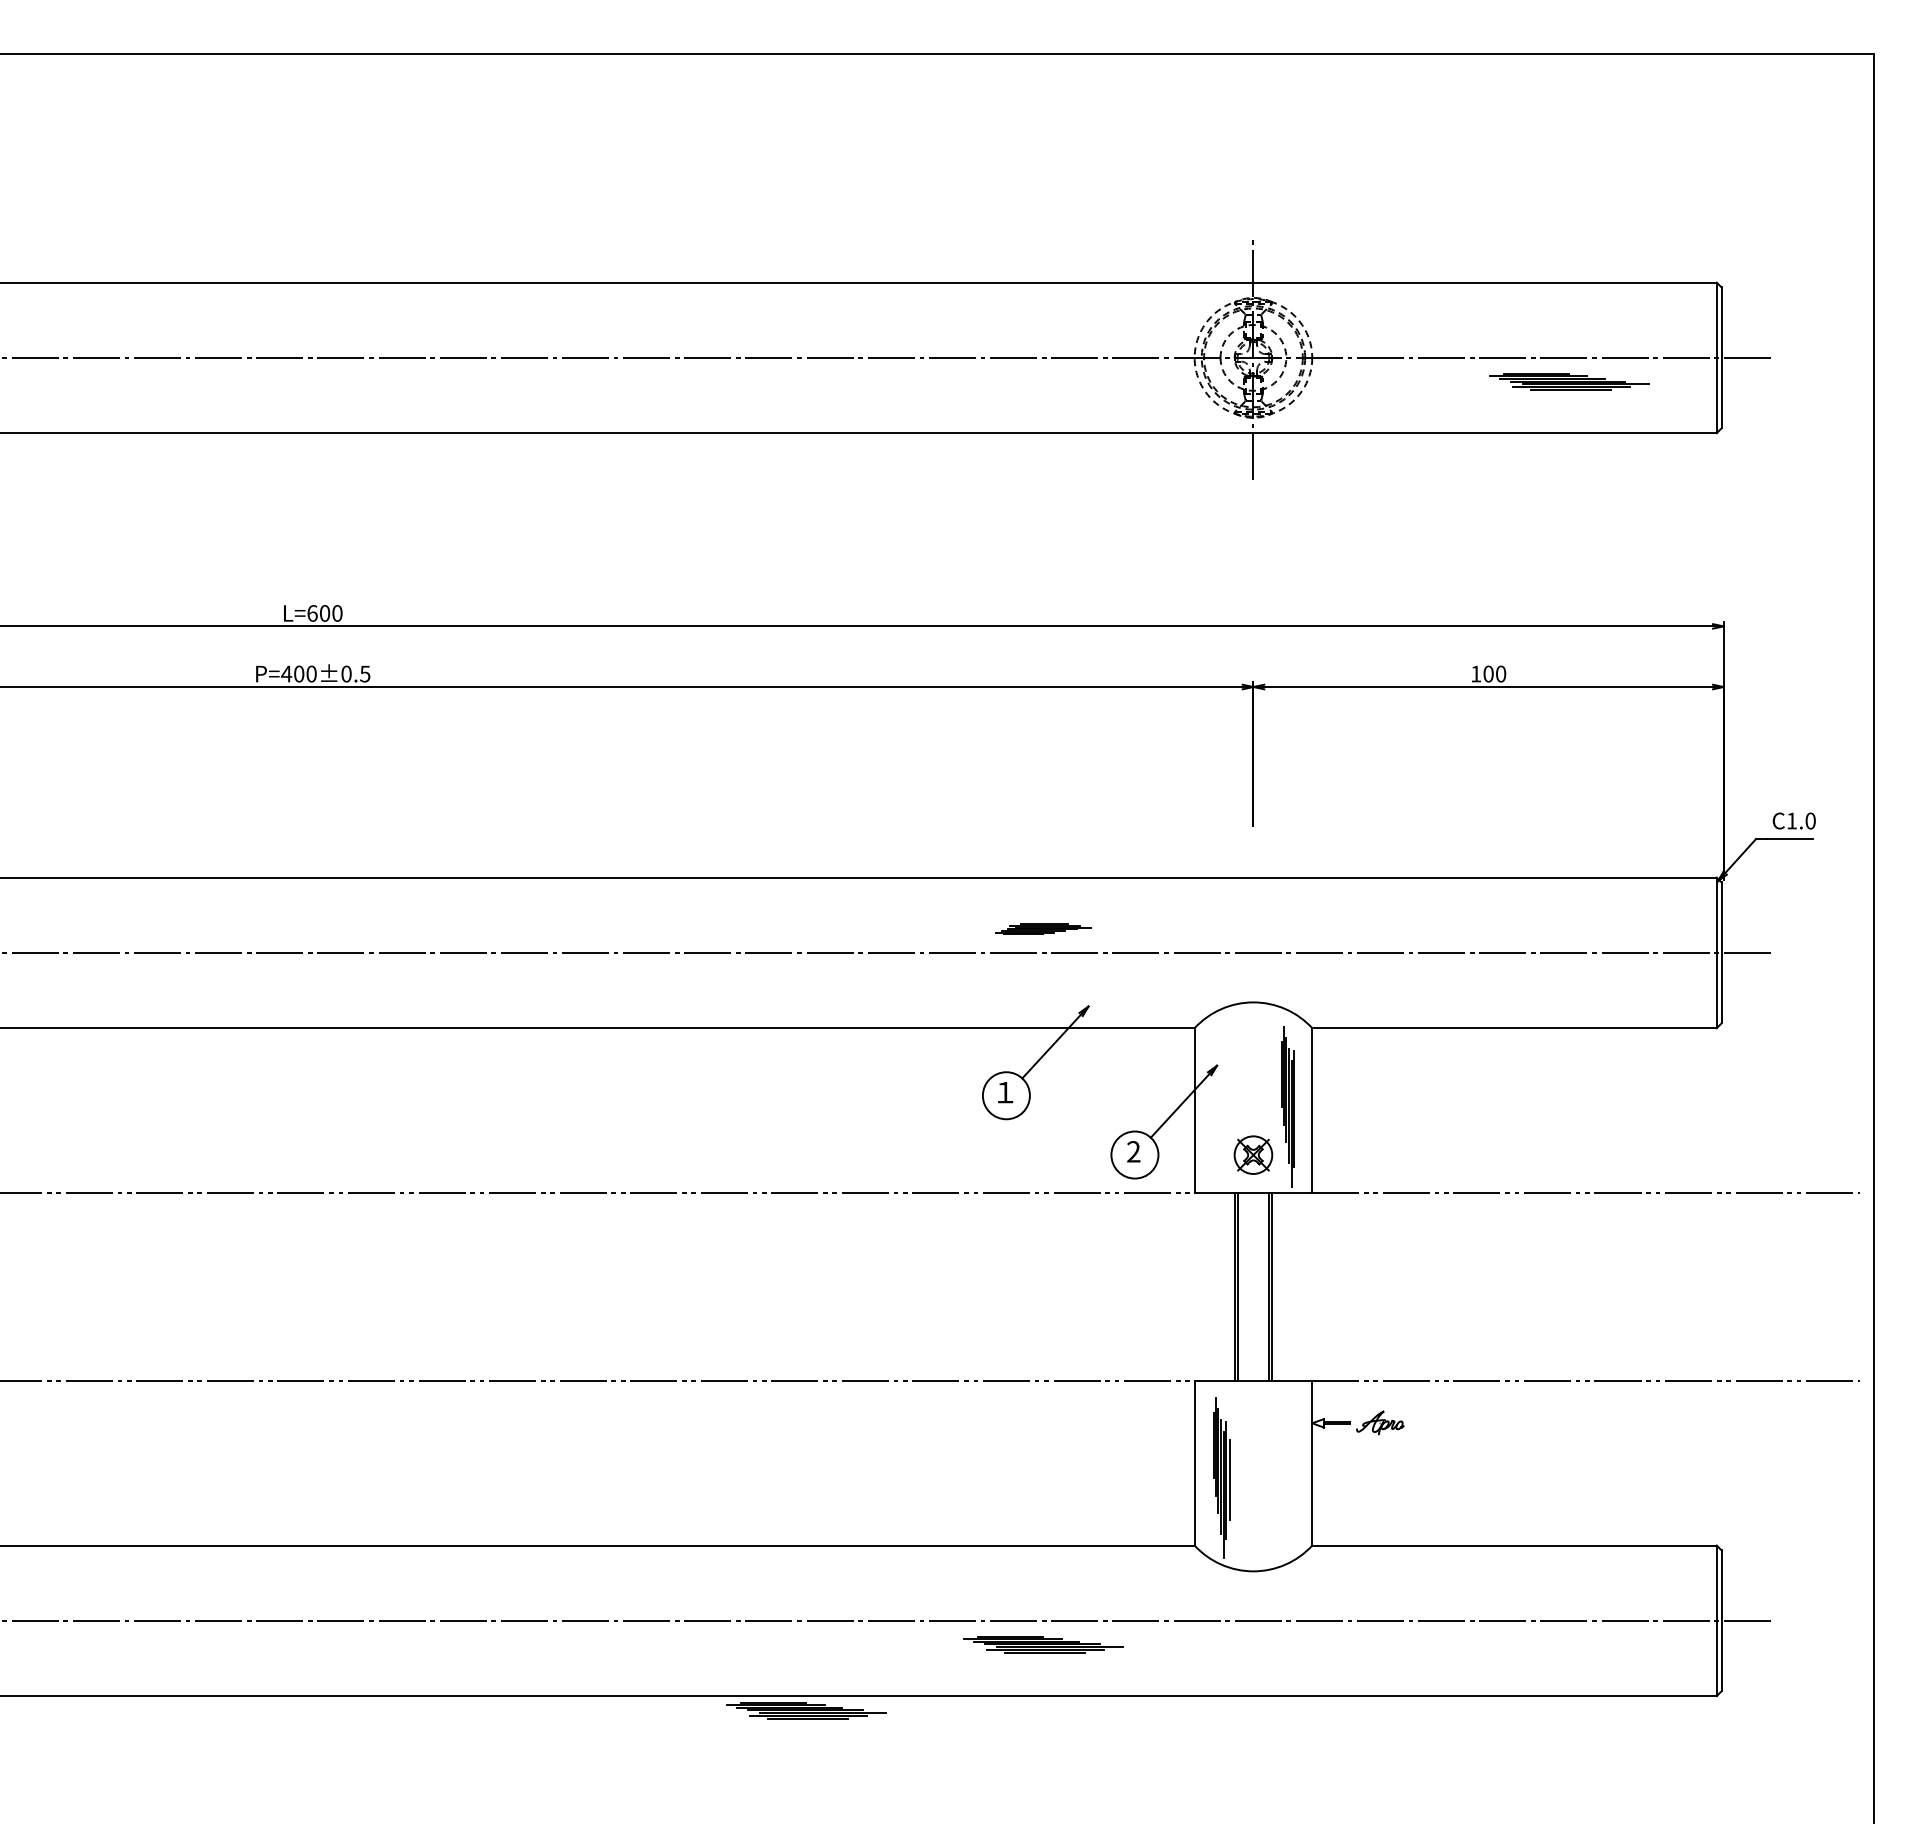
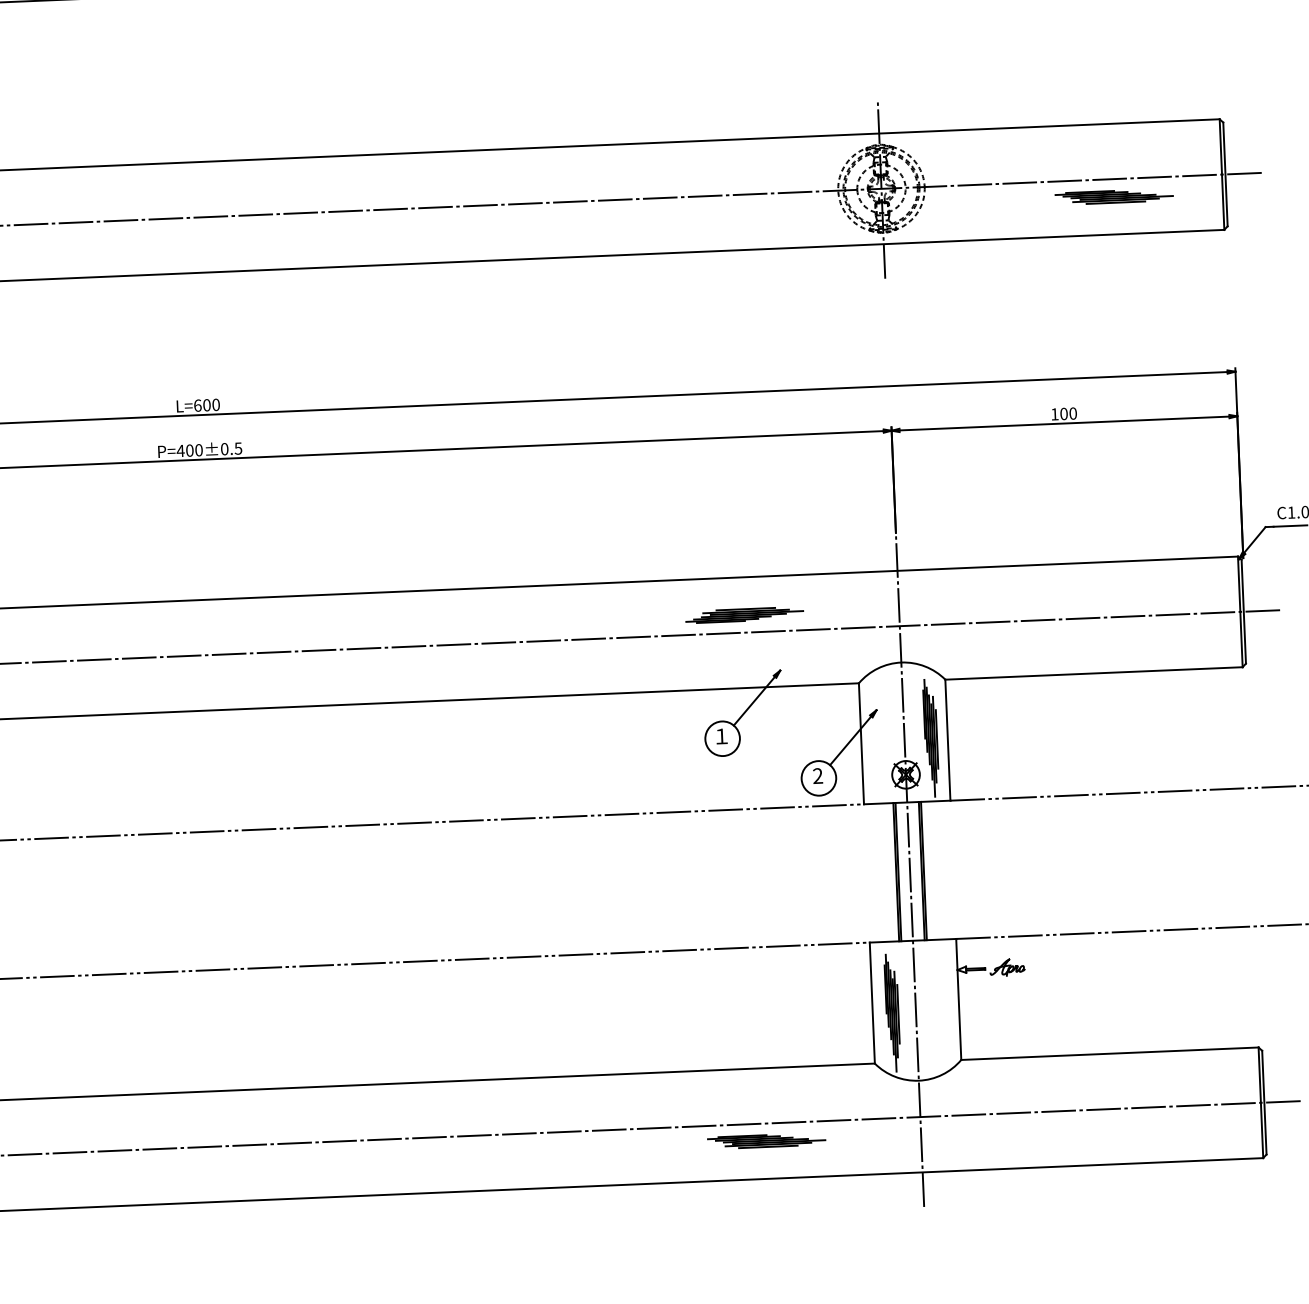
part: (1043, 928) -> (744, 614), size x1.67
line: (1297, 1108) -> (936, 739), added
line: (1253, 1286) -> (910, 871), added
part: (806, 1710) -> (594, 1196), removed

